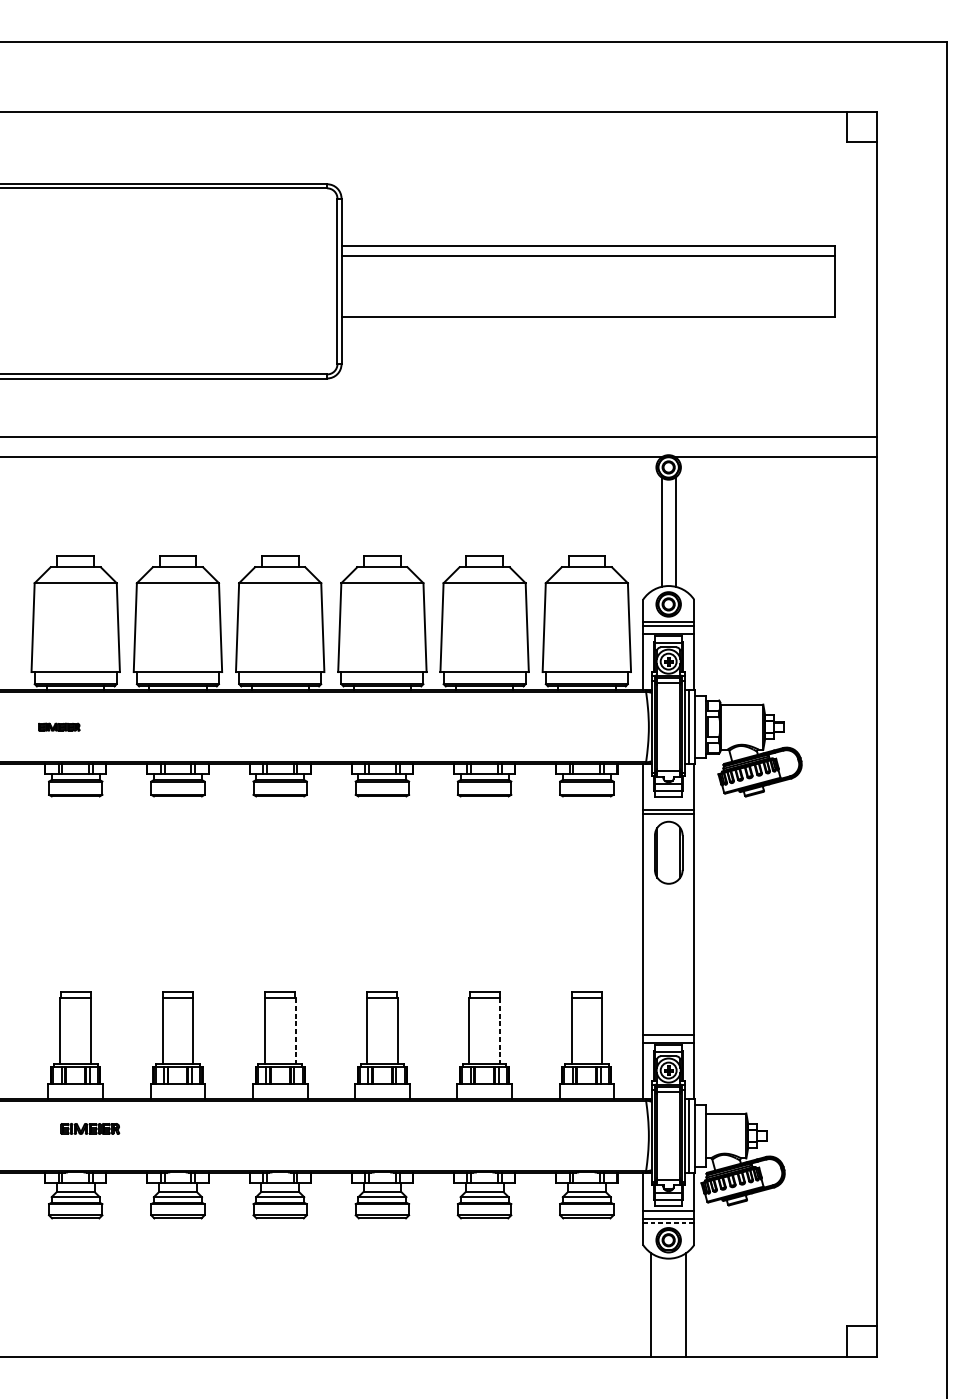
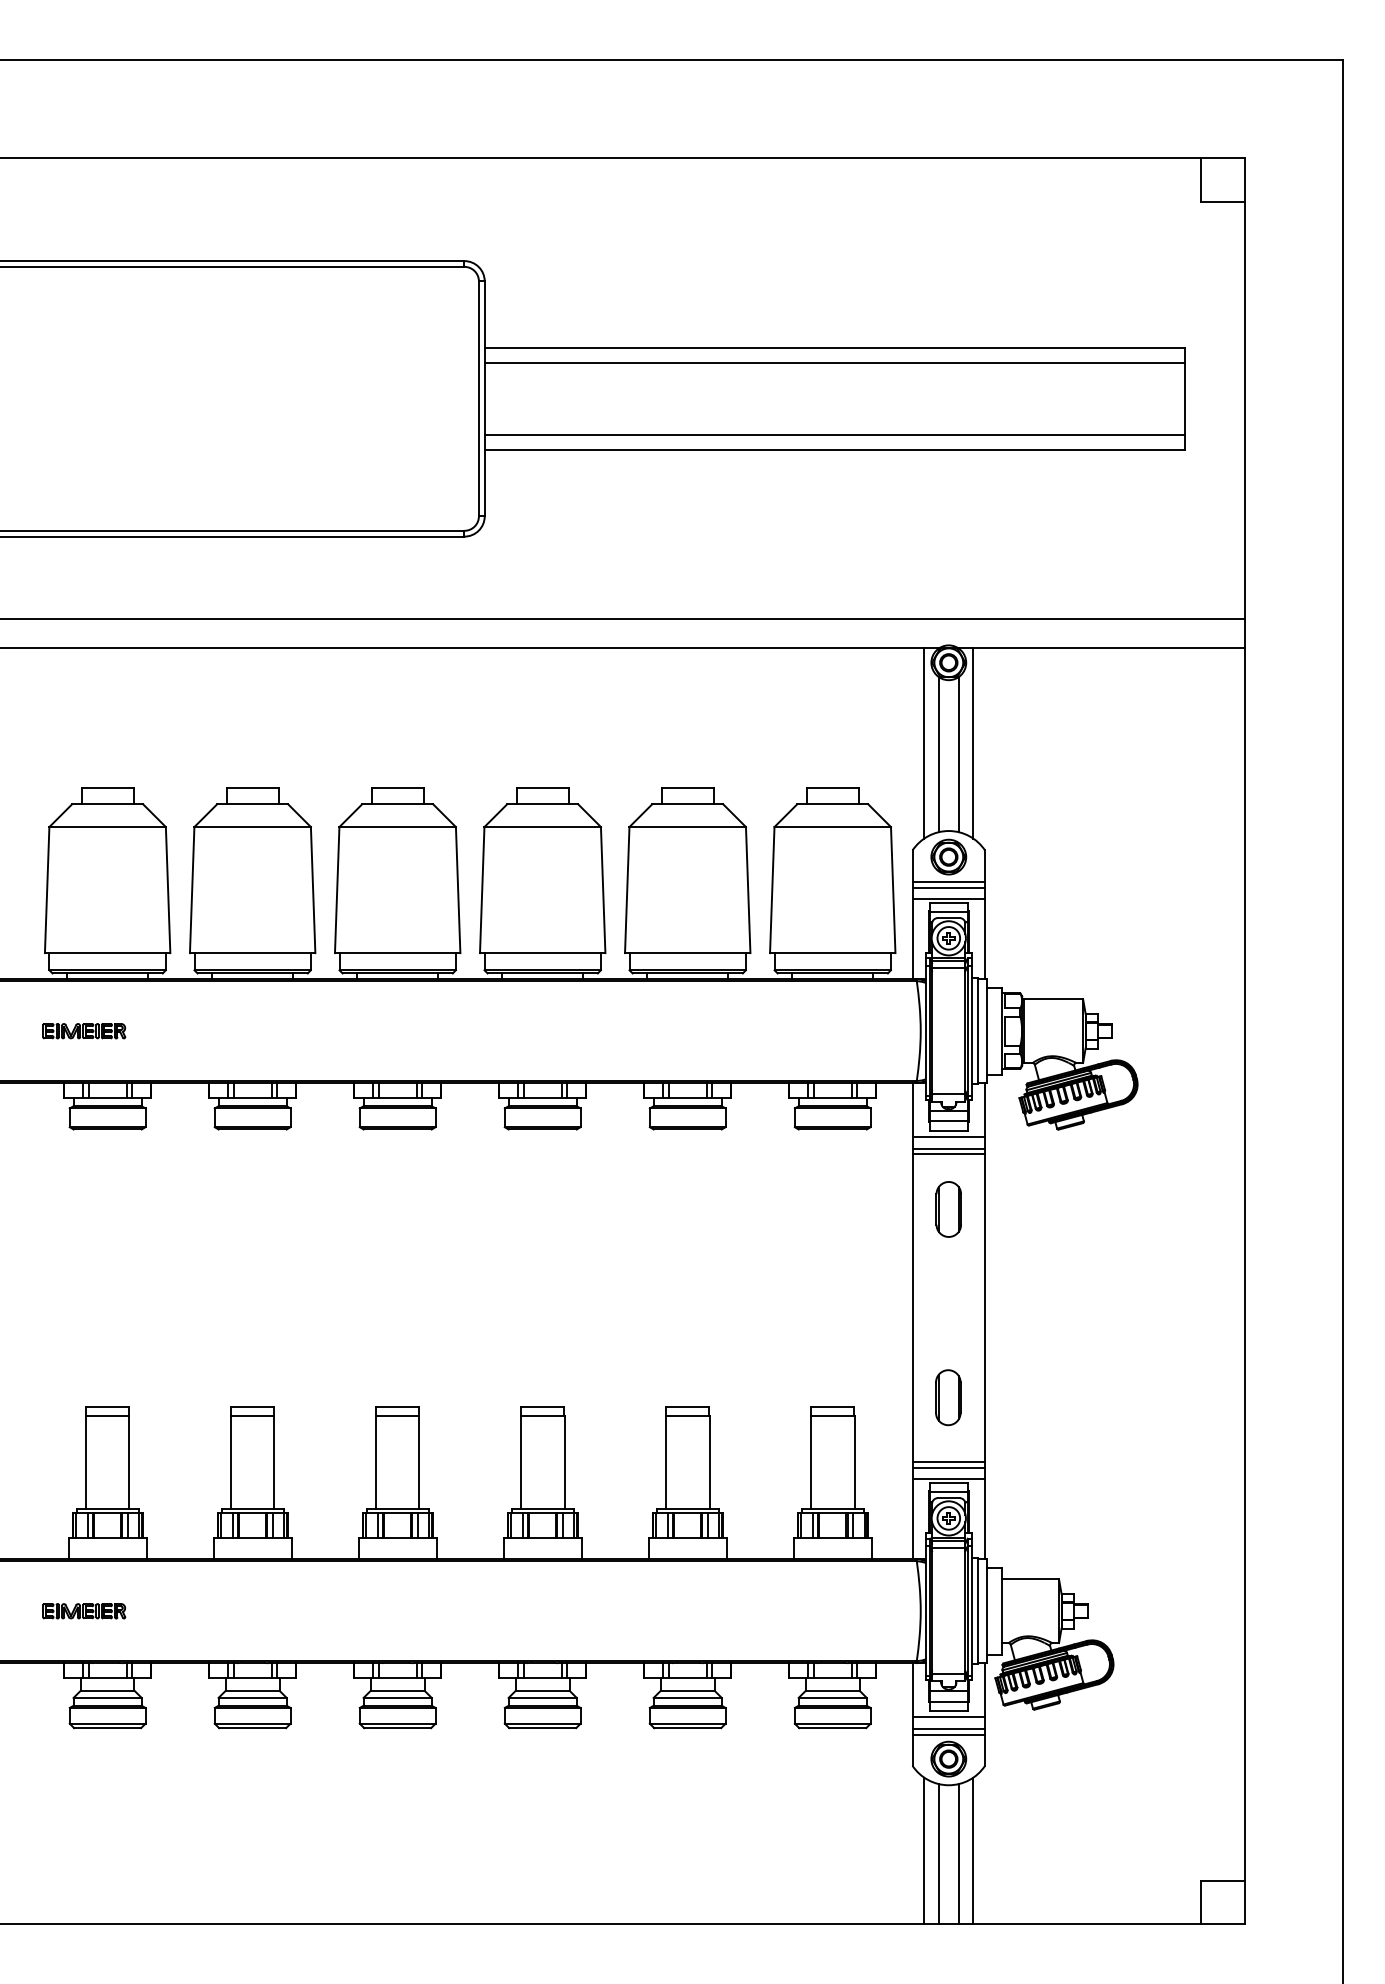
line: (588, 307) -> (834, 435), added
line: (651, 524) -> (924, 743), added
line: (686, 524) -> (973, 743), added
part: (59, 727) -> (84, 1031), size x1.43
line: (668, 802) -> (948, 1137), added
part: (668, 852) -> (948, 1209), size x0.62
part: (668, 985) -> (948, 1397), added
line: (668, 1030) -> (948, 1461), added
line: (295, 1031) -> (419, 1462), dashed -> solid
line: (499, 1031) -> (709, 1462), dashed -> solid
part: (90, 1129) -> (84, 1611), moved
line: (668, 1222) -> (948, 1734), dashed -> solid
line: (661, 1307) -> (938, 1854), added
line: (675, 1307) -> (958, 1854), added

